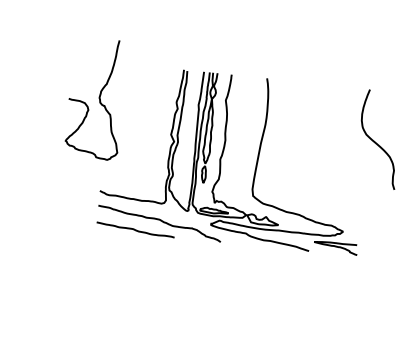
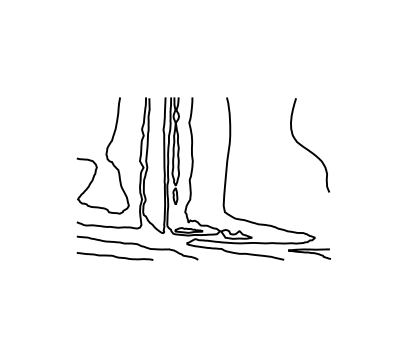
curve: (98, 98) -> (105, 155), moved
curve: (375, 141) -> (306, 147), moved

